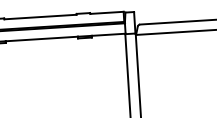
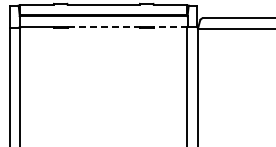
line: (108, 34) -> (170, 26), solid -> dashed
line: (42, 38) -> (104, 26), solid -> dashed

